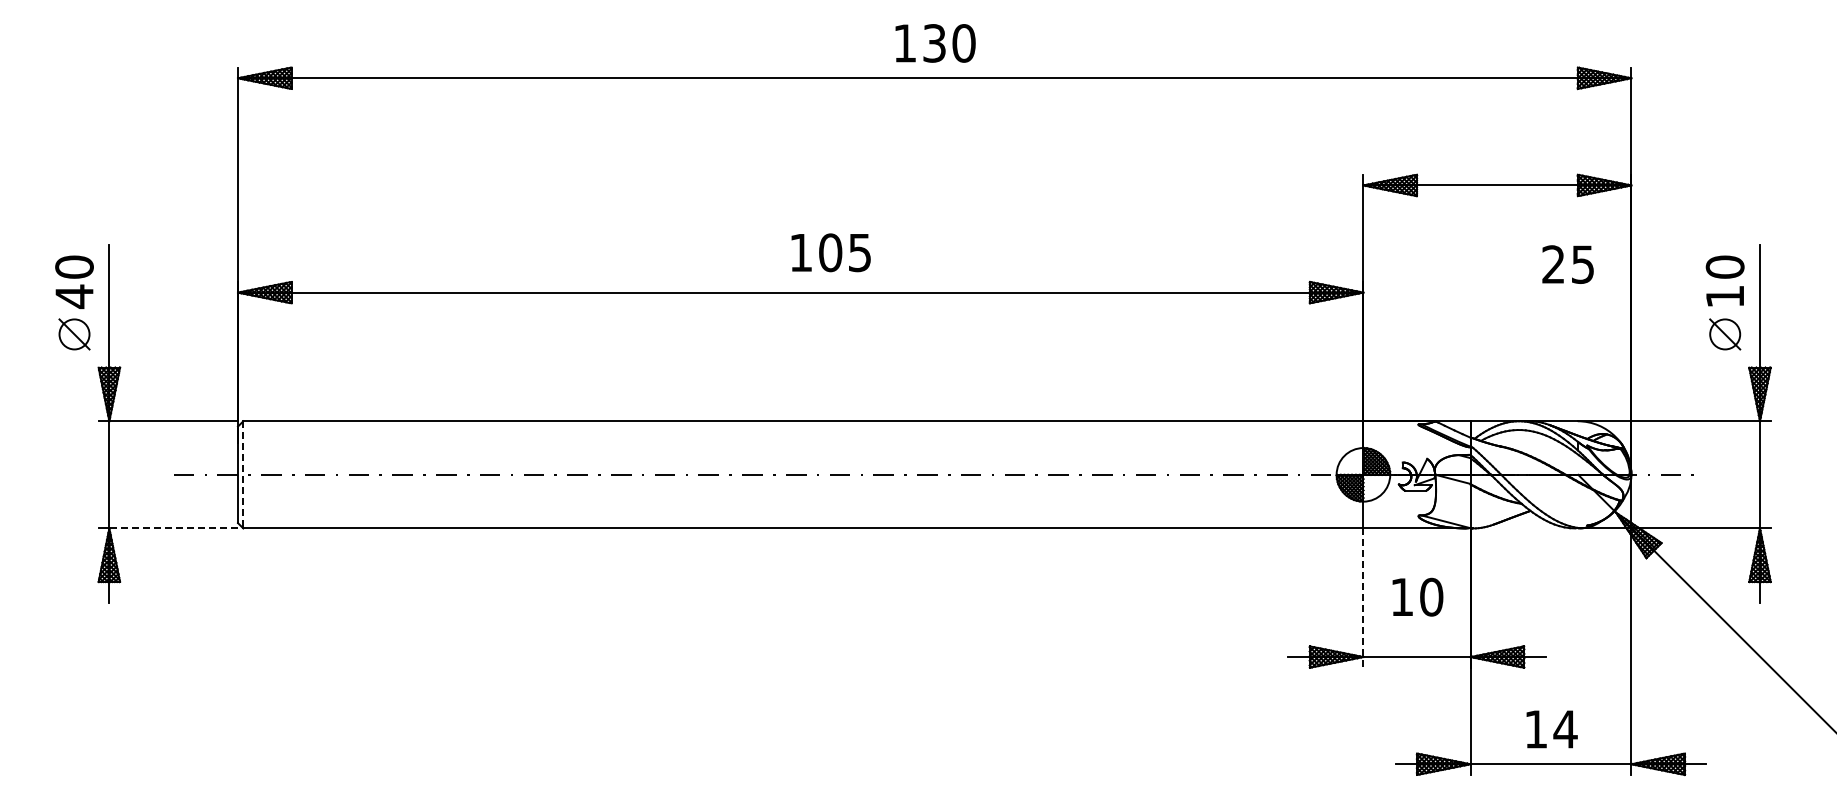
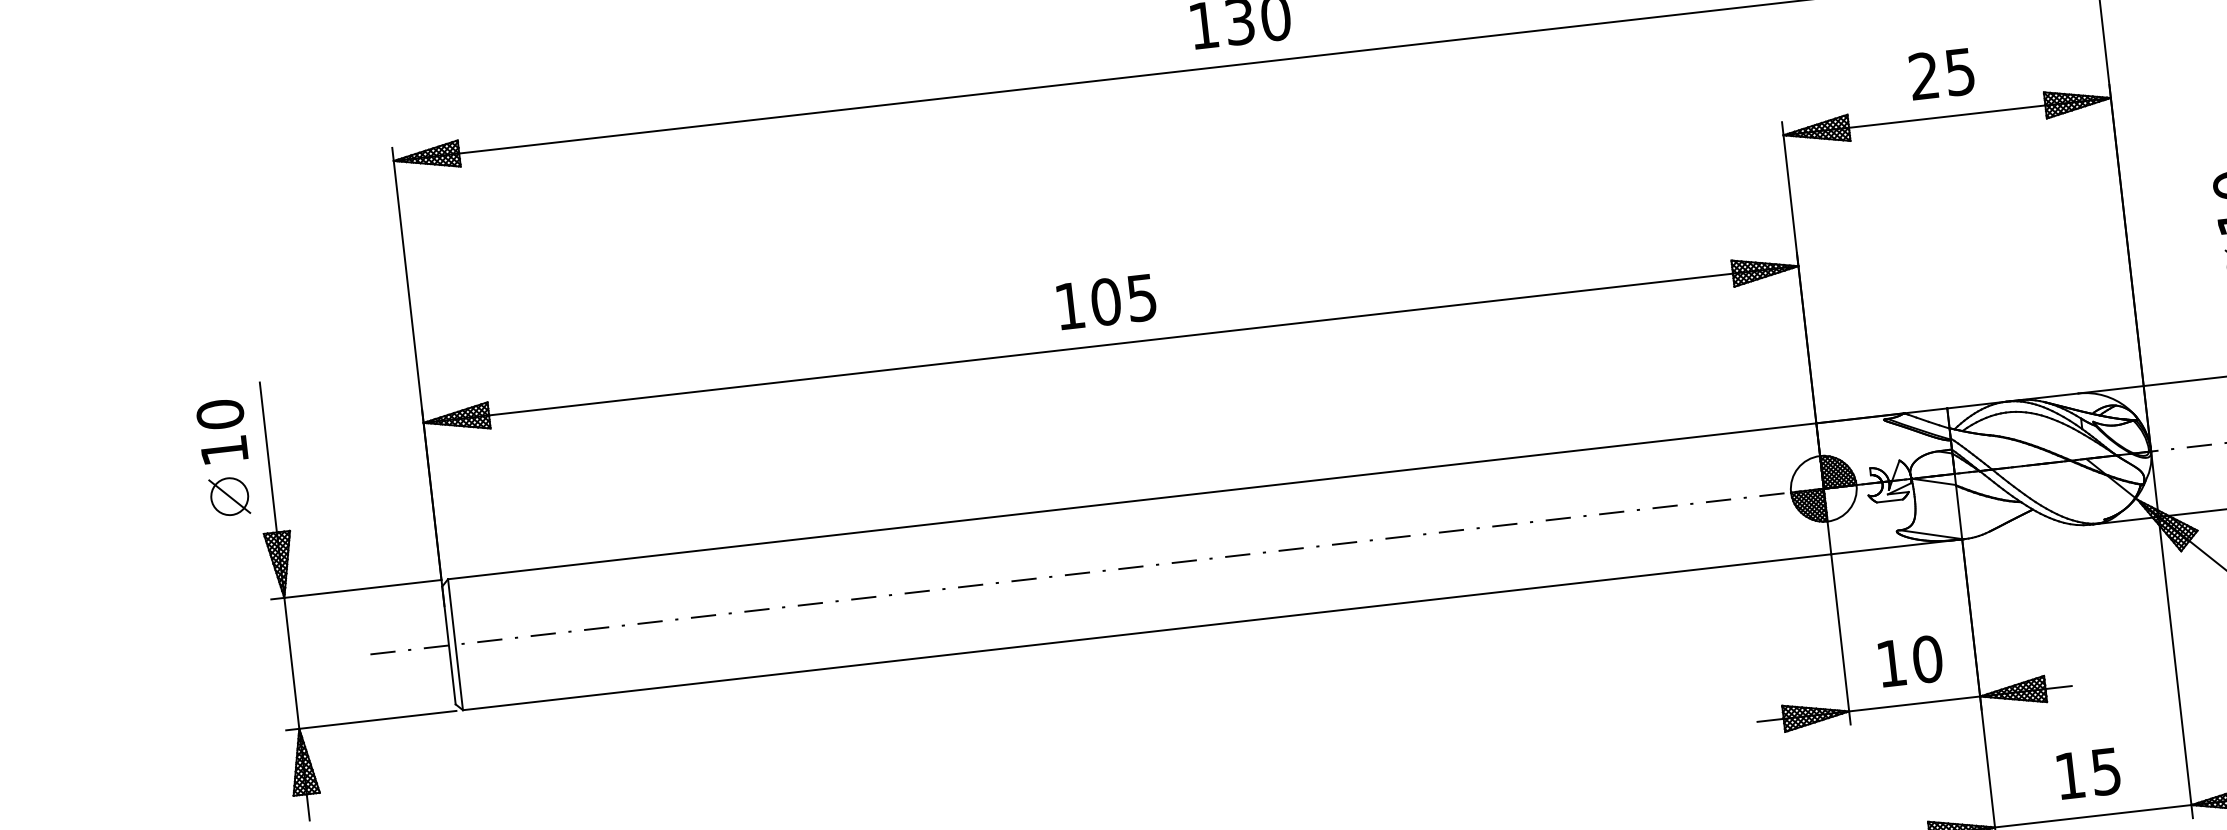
text: (830, 252) -> (1105, 301), moved
text: (1567, 264) -> (1941, 74), moved
text: (74, 296) -> (224, 450), 40 -> 10
line: (243, 474) -> (455, 644), dashed -> solid
line: (173, 528) -> (377, 719), dashed -> solid
text: (1417, 596) -> (1910, 660), moved
line: (1363, 598) -> (1841, 639), dashed -> solid
text: (1565, 729) -> (2106, 771), 14 -> 15

